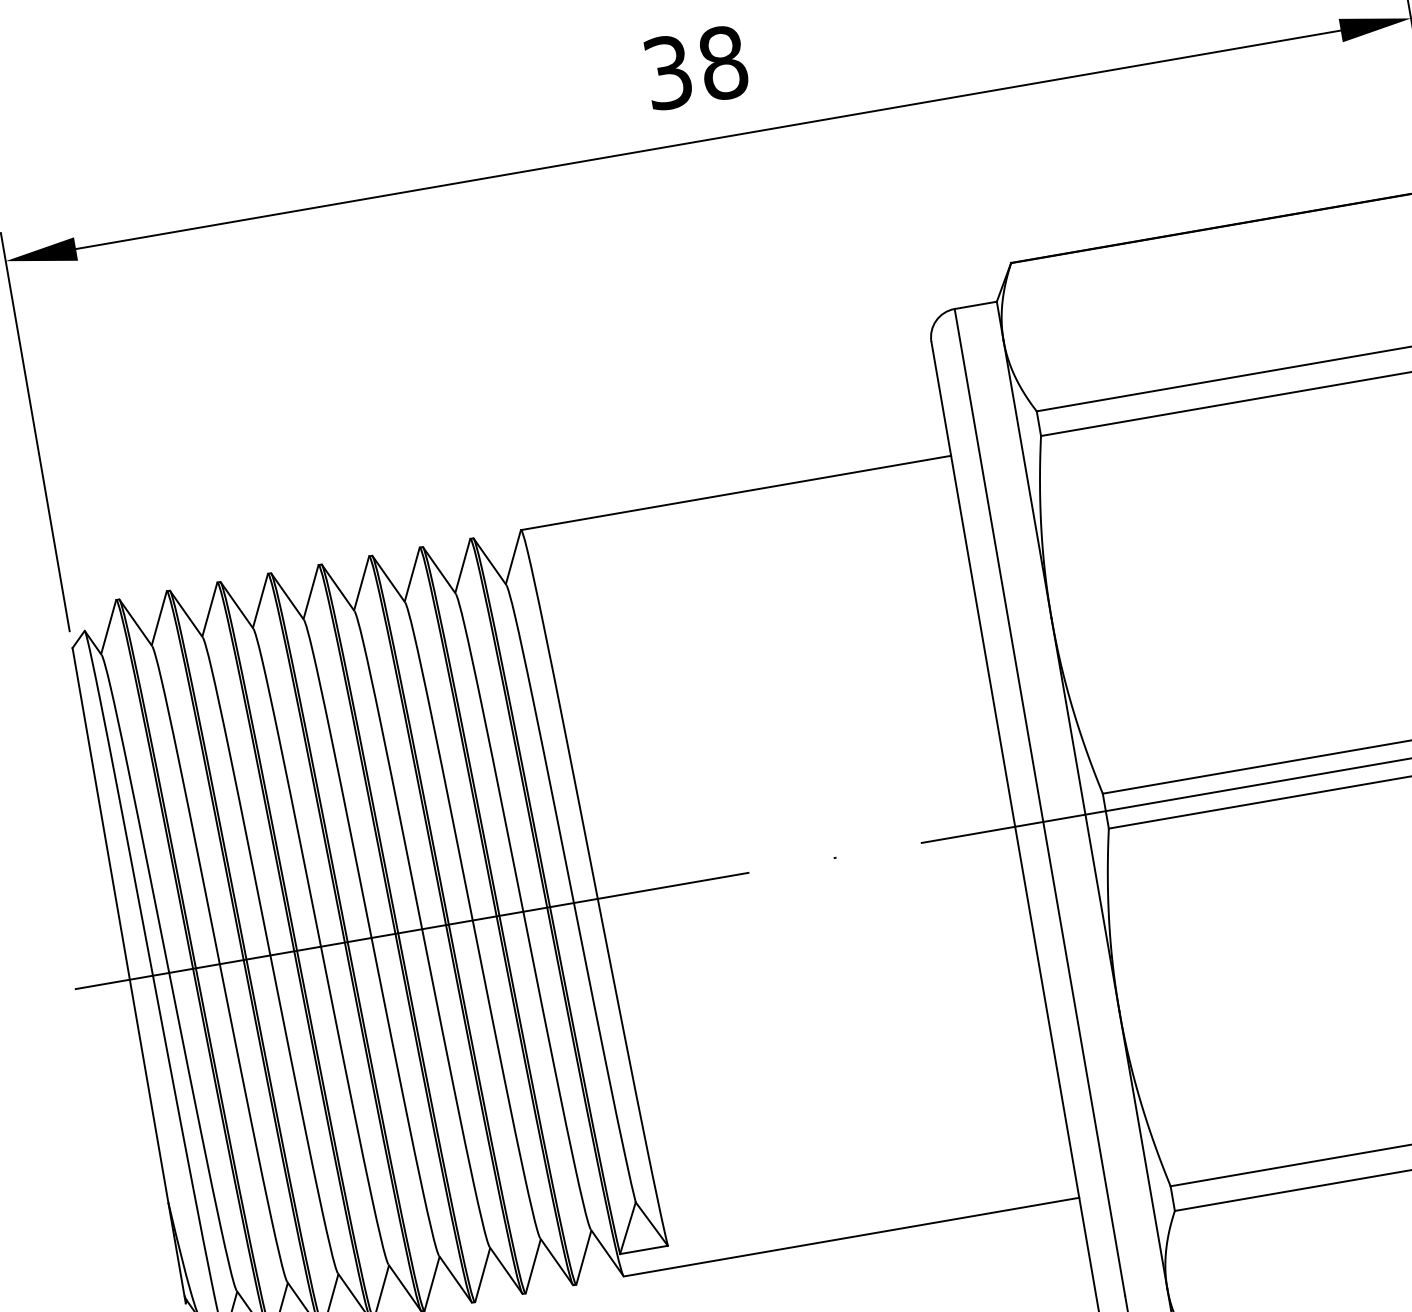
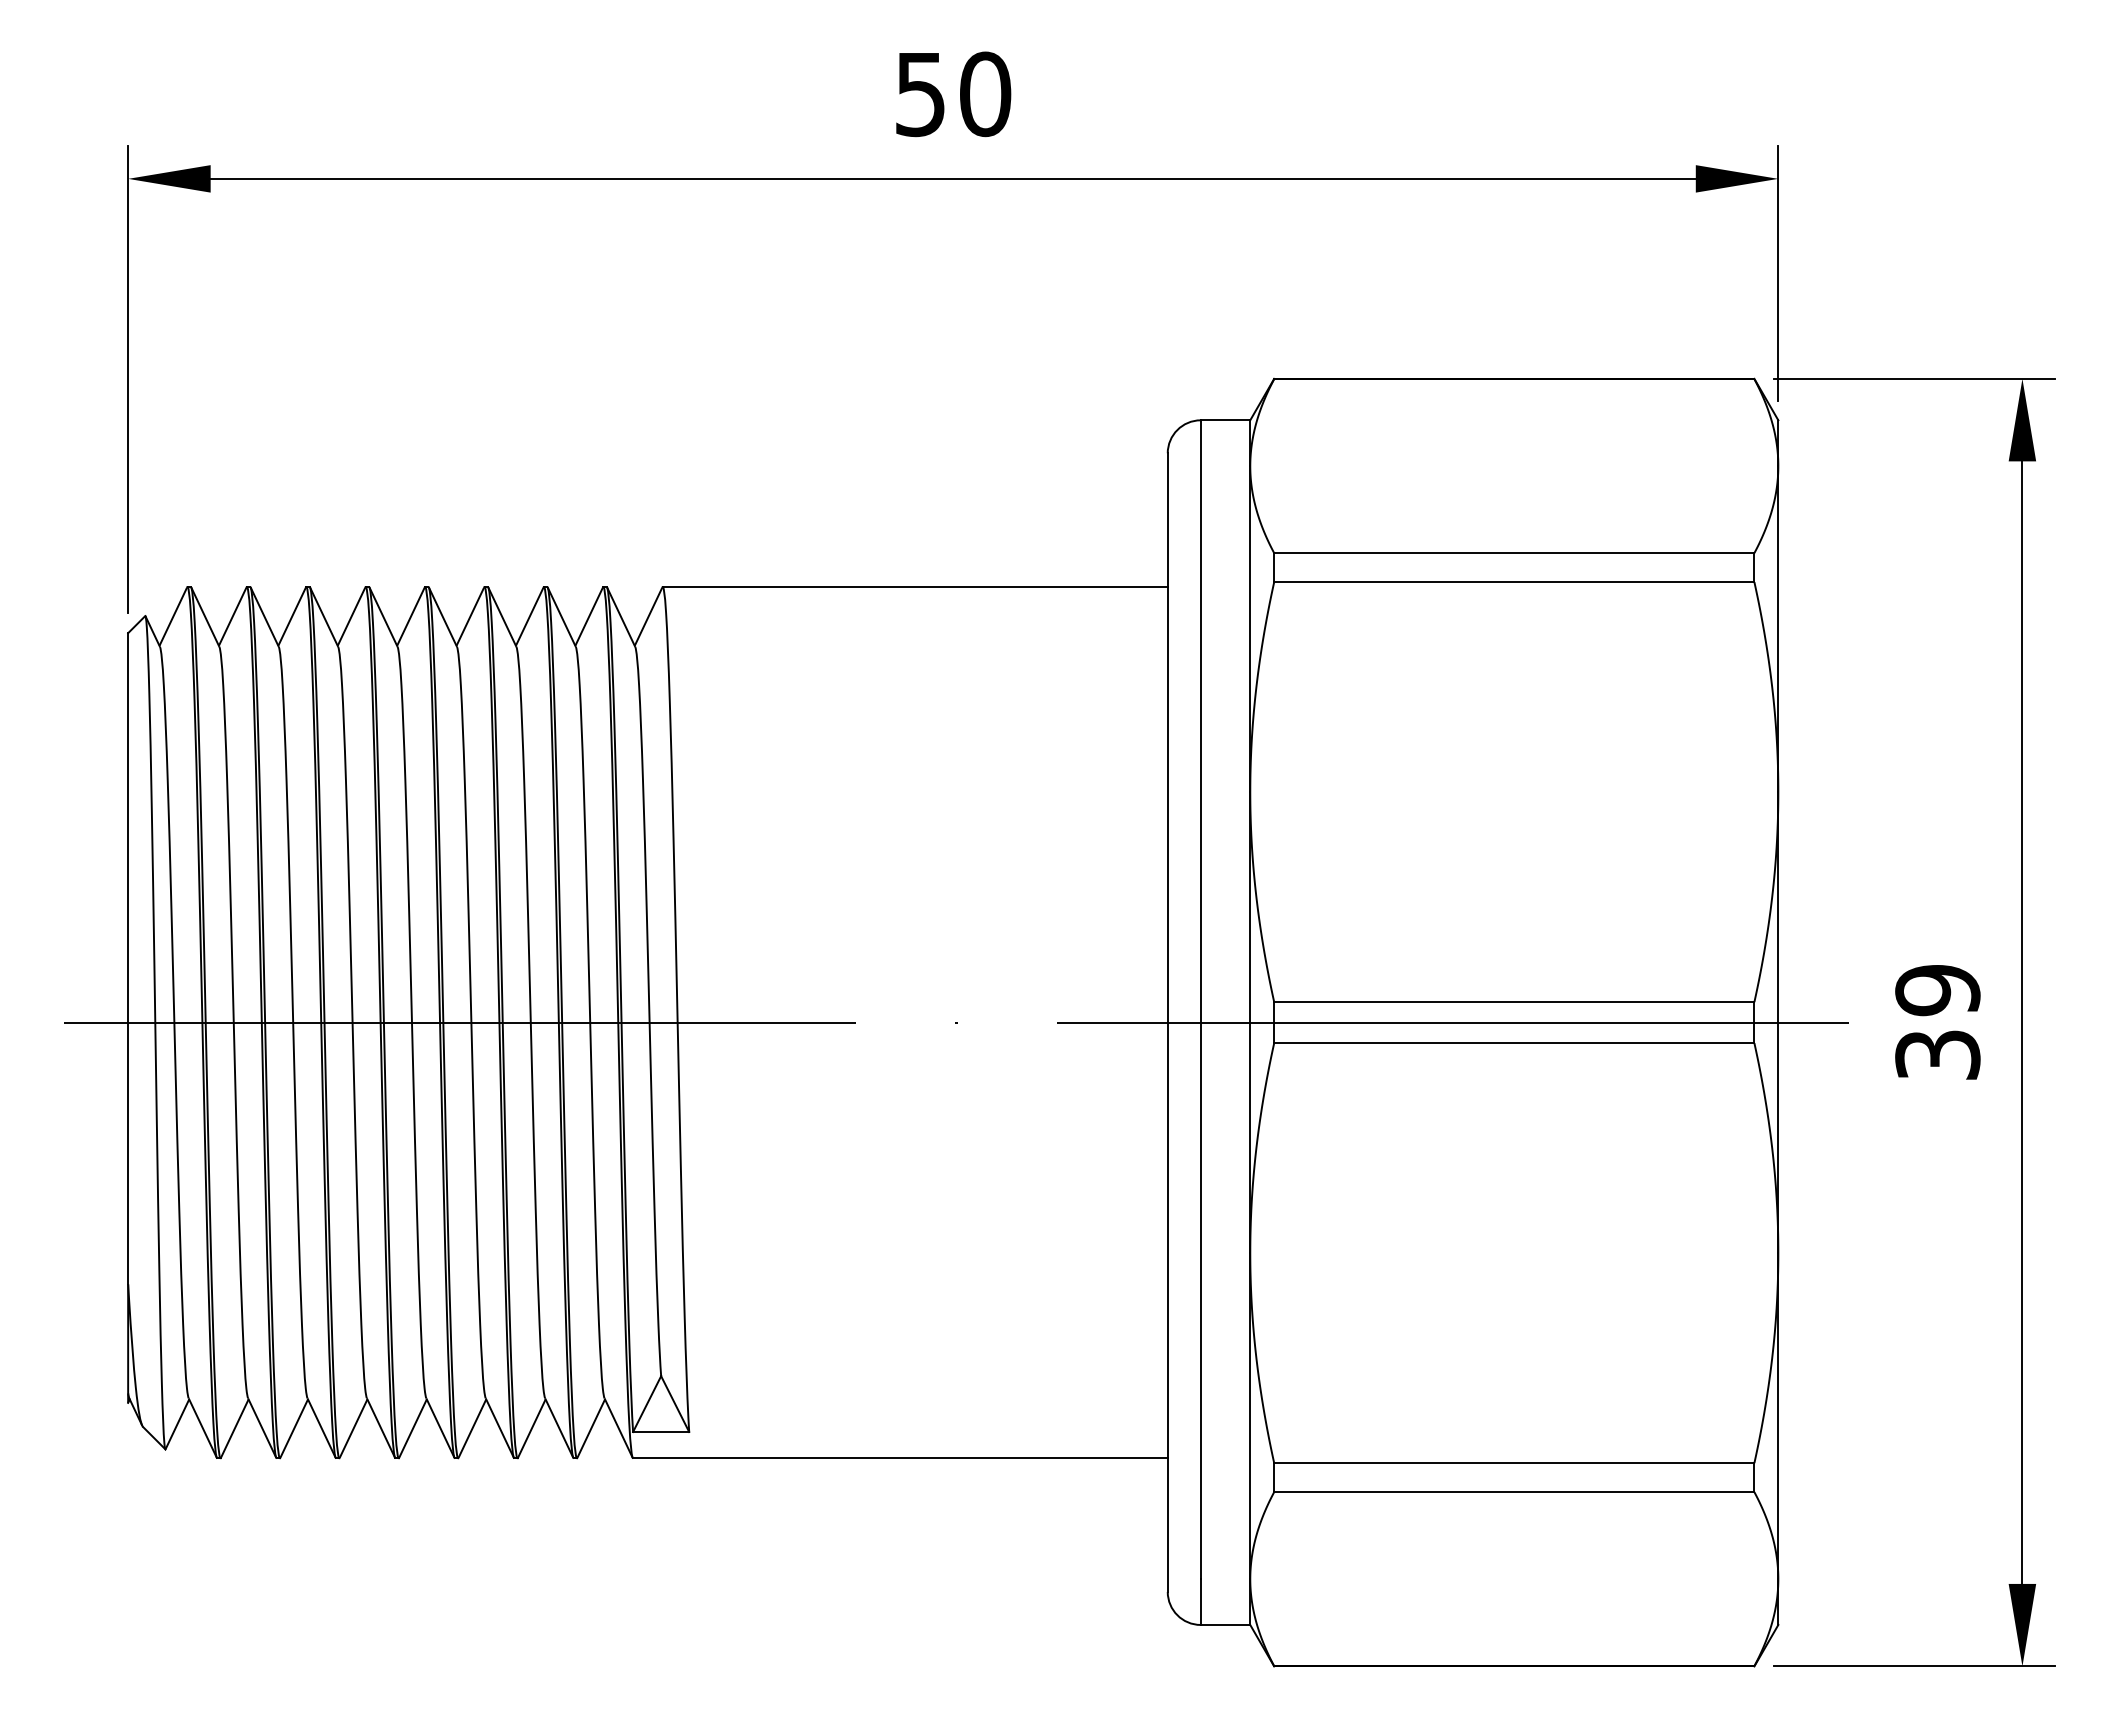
text: (696, 67) -> (953, 93), 38 -> 50

